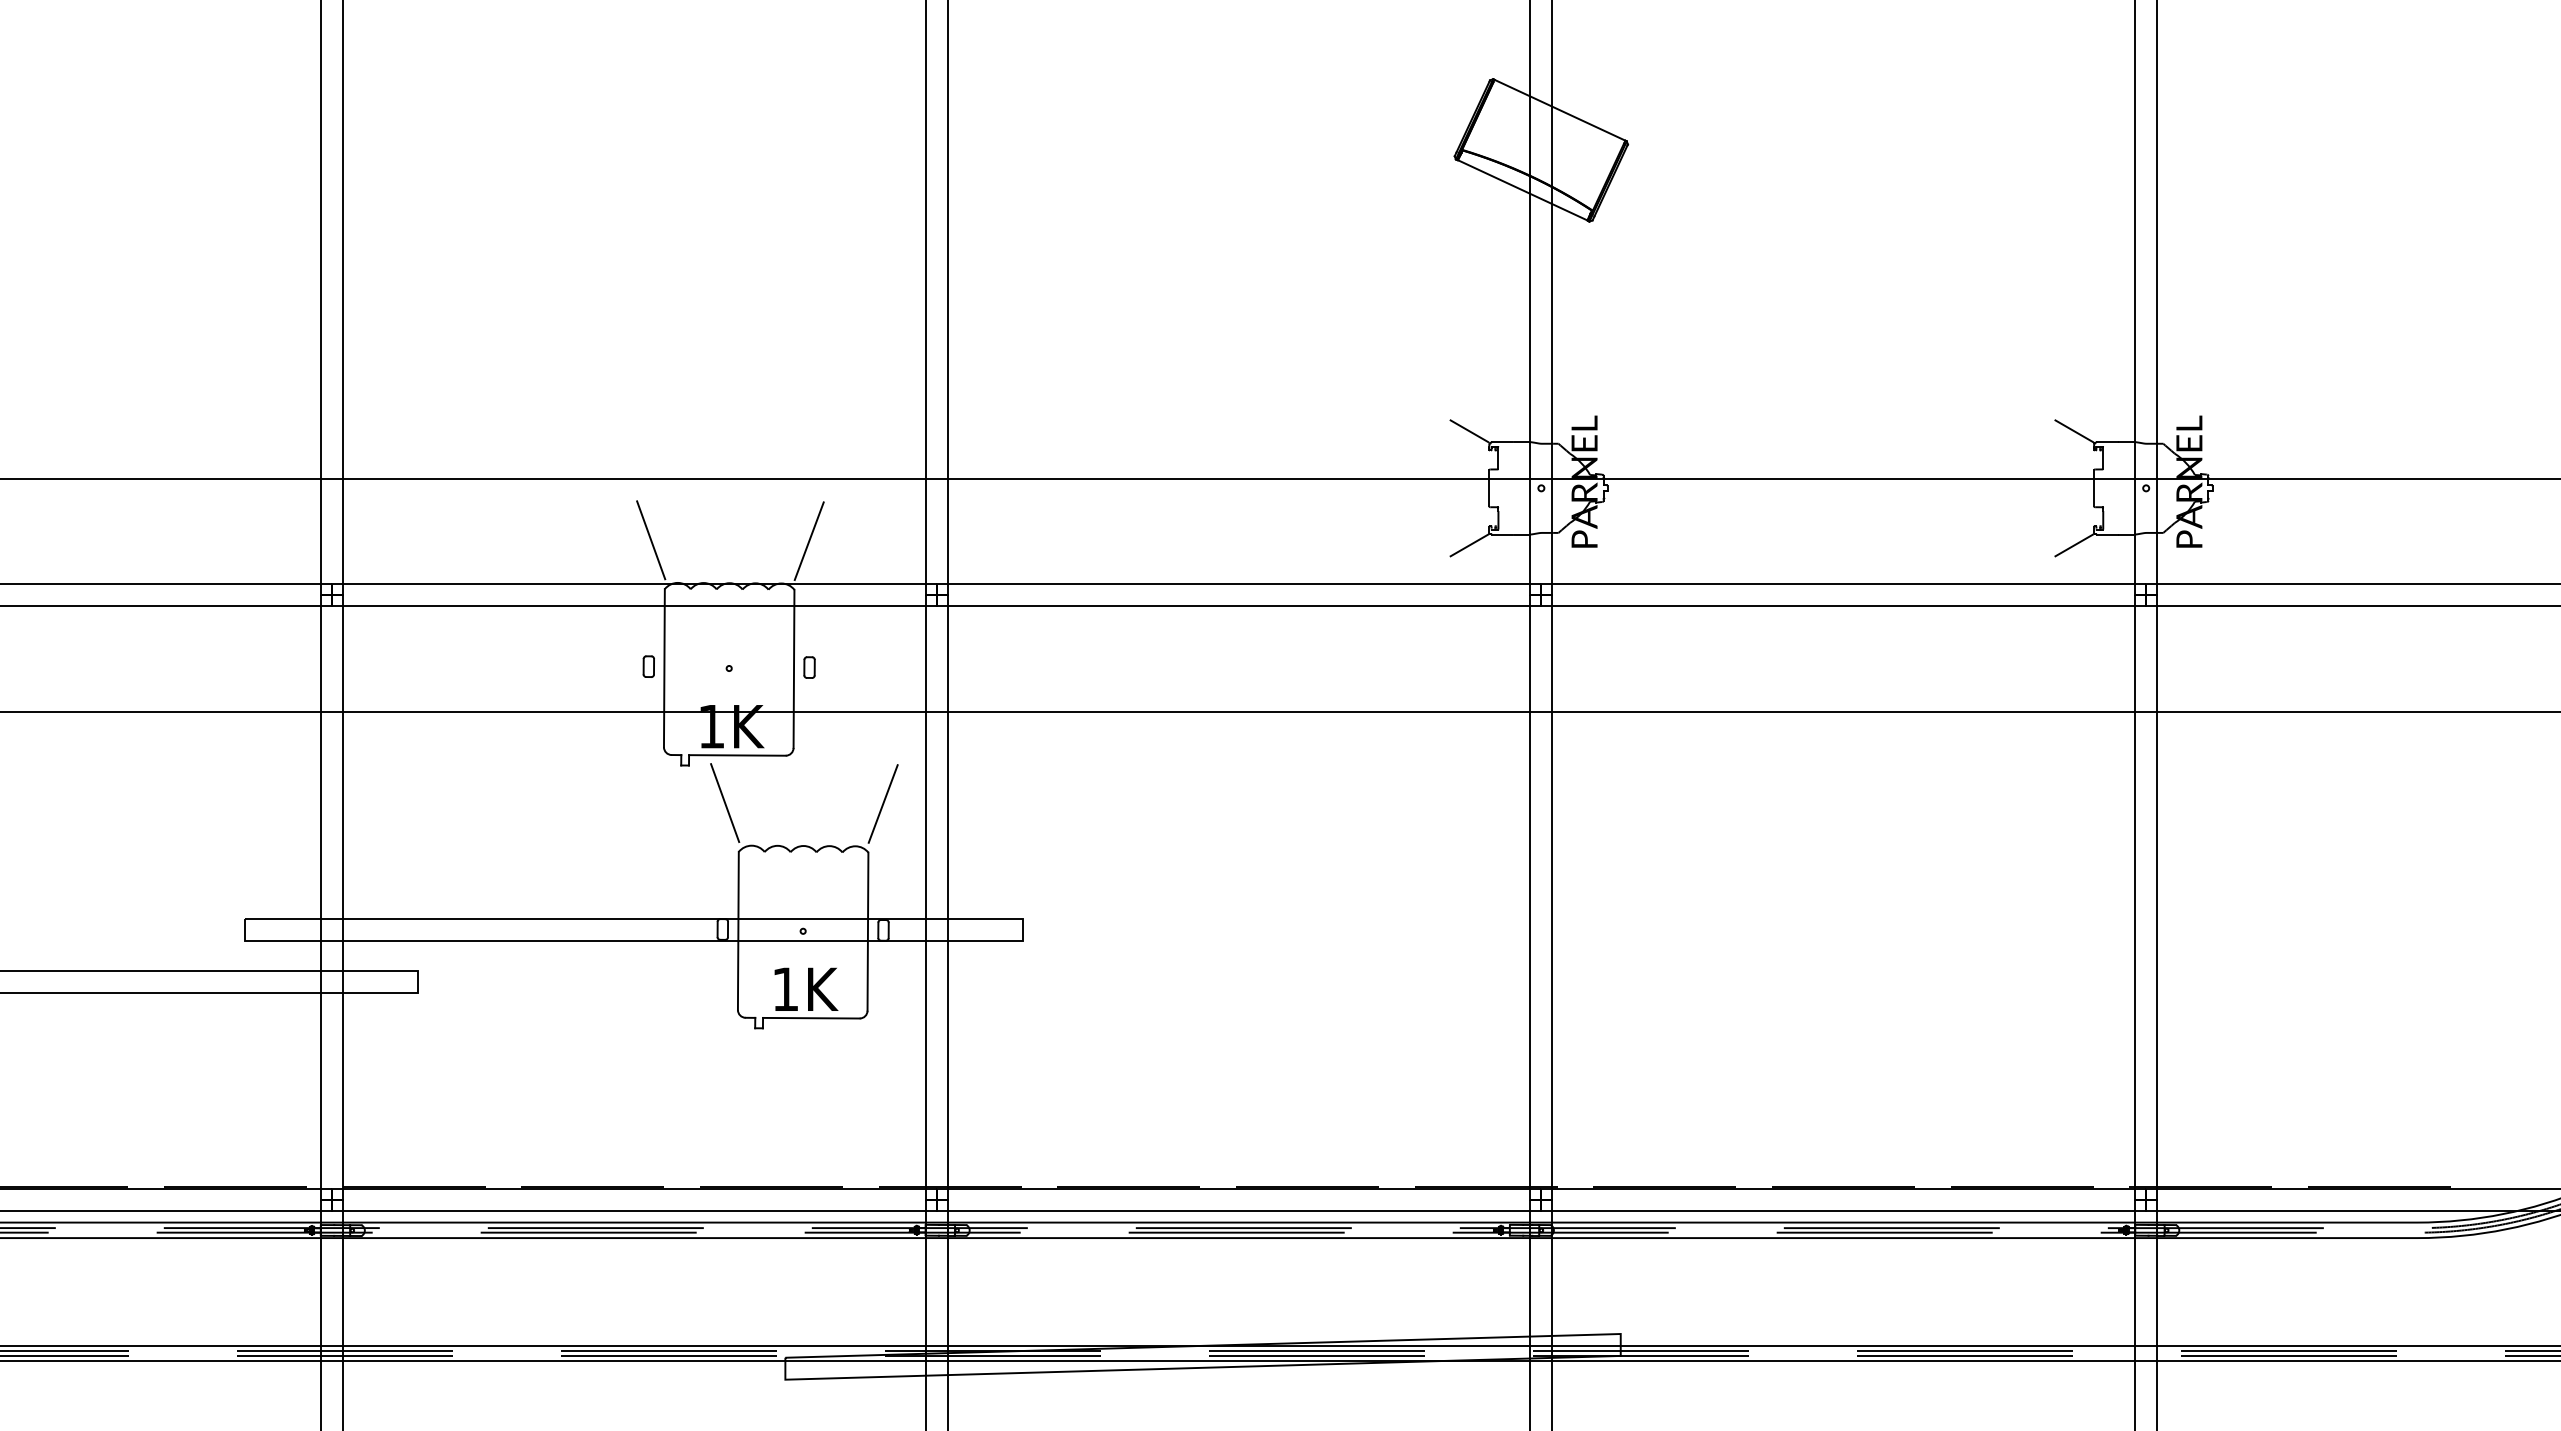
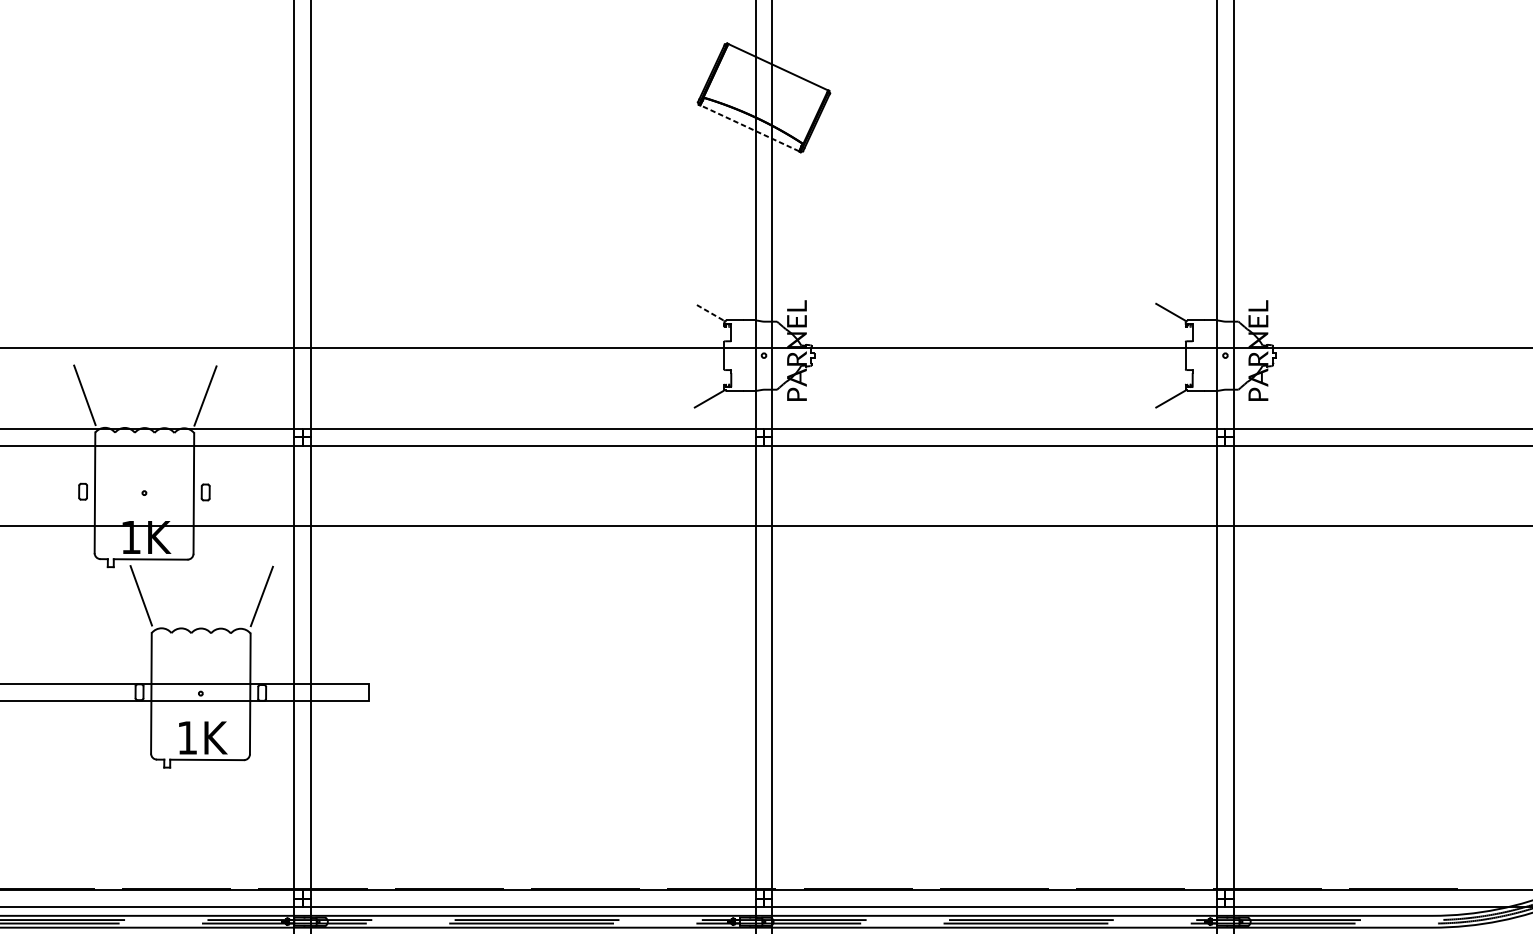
line: (1522, 190) -> (749, 128), solid -> dashed
line: (1469, 431) -> (709, 312), solid -> dashed

